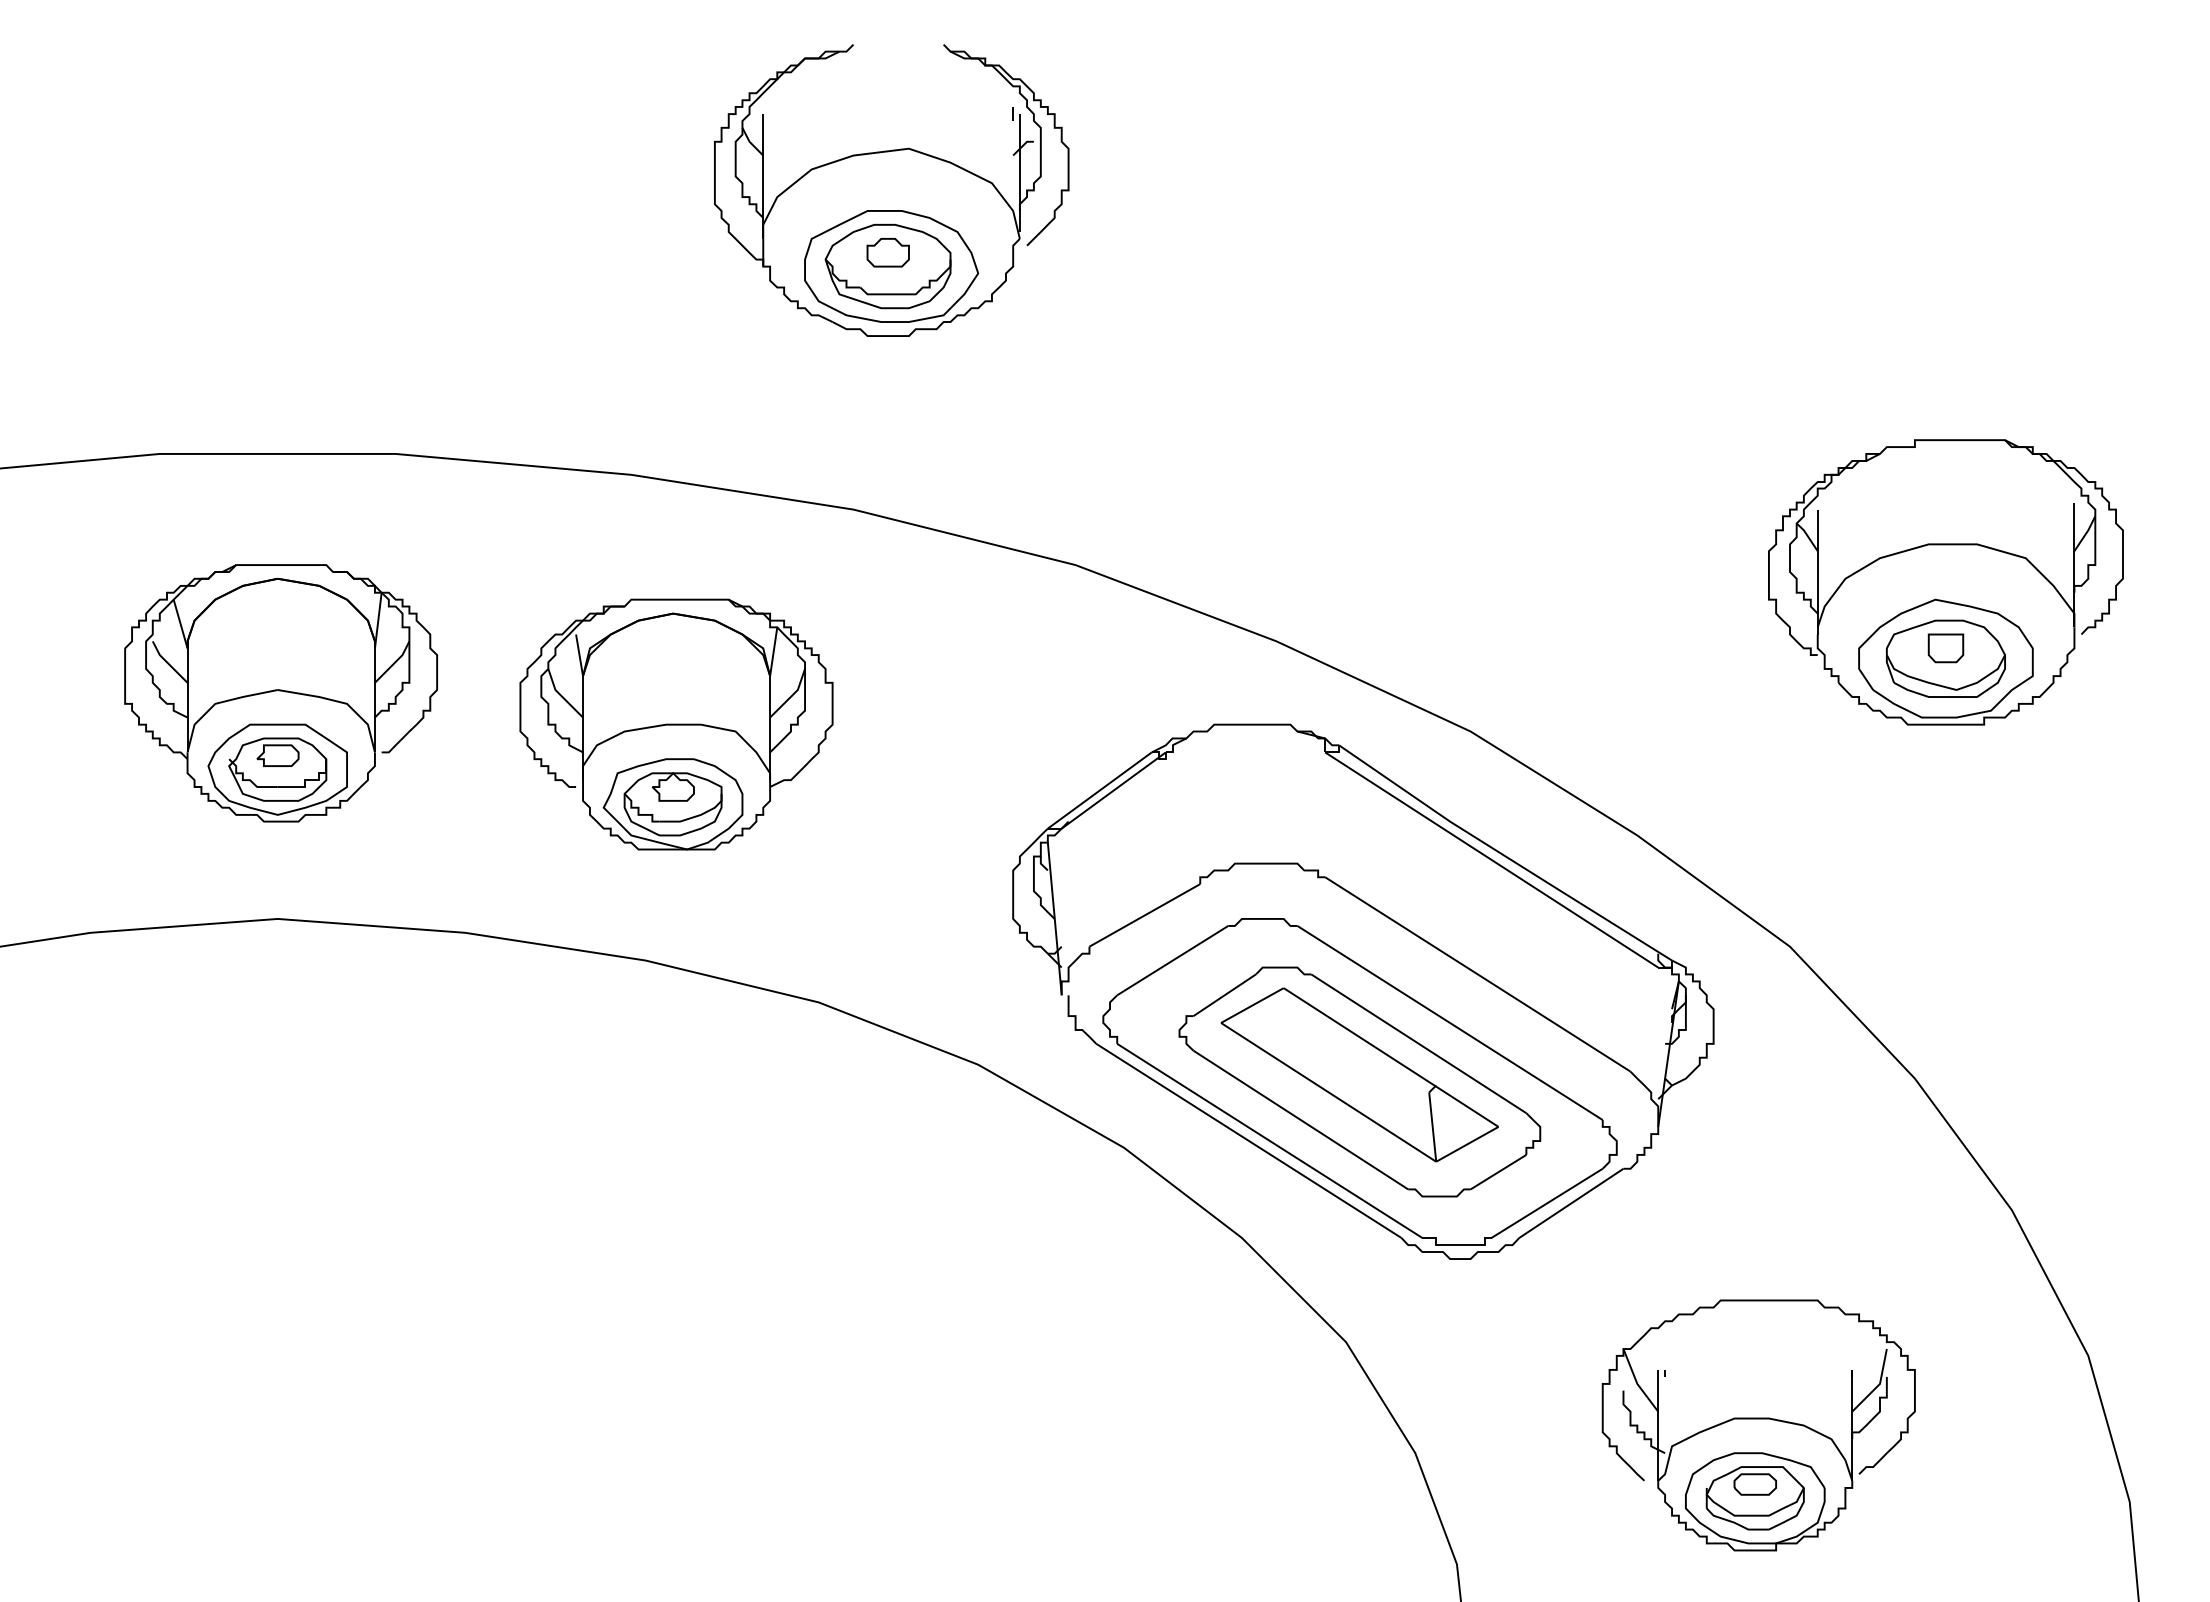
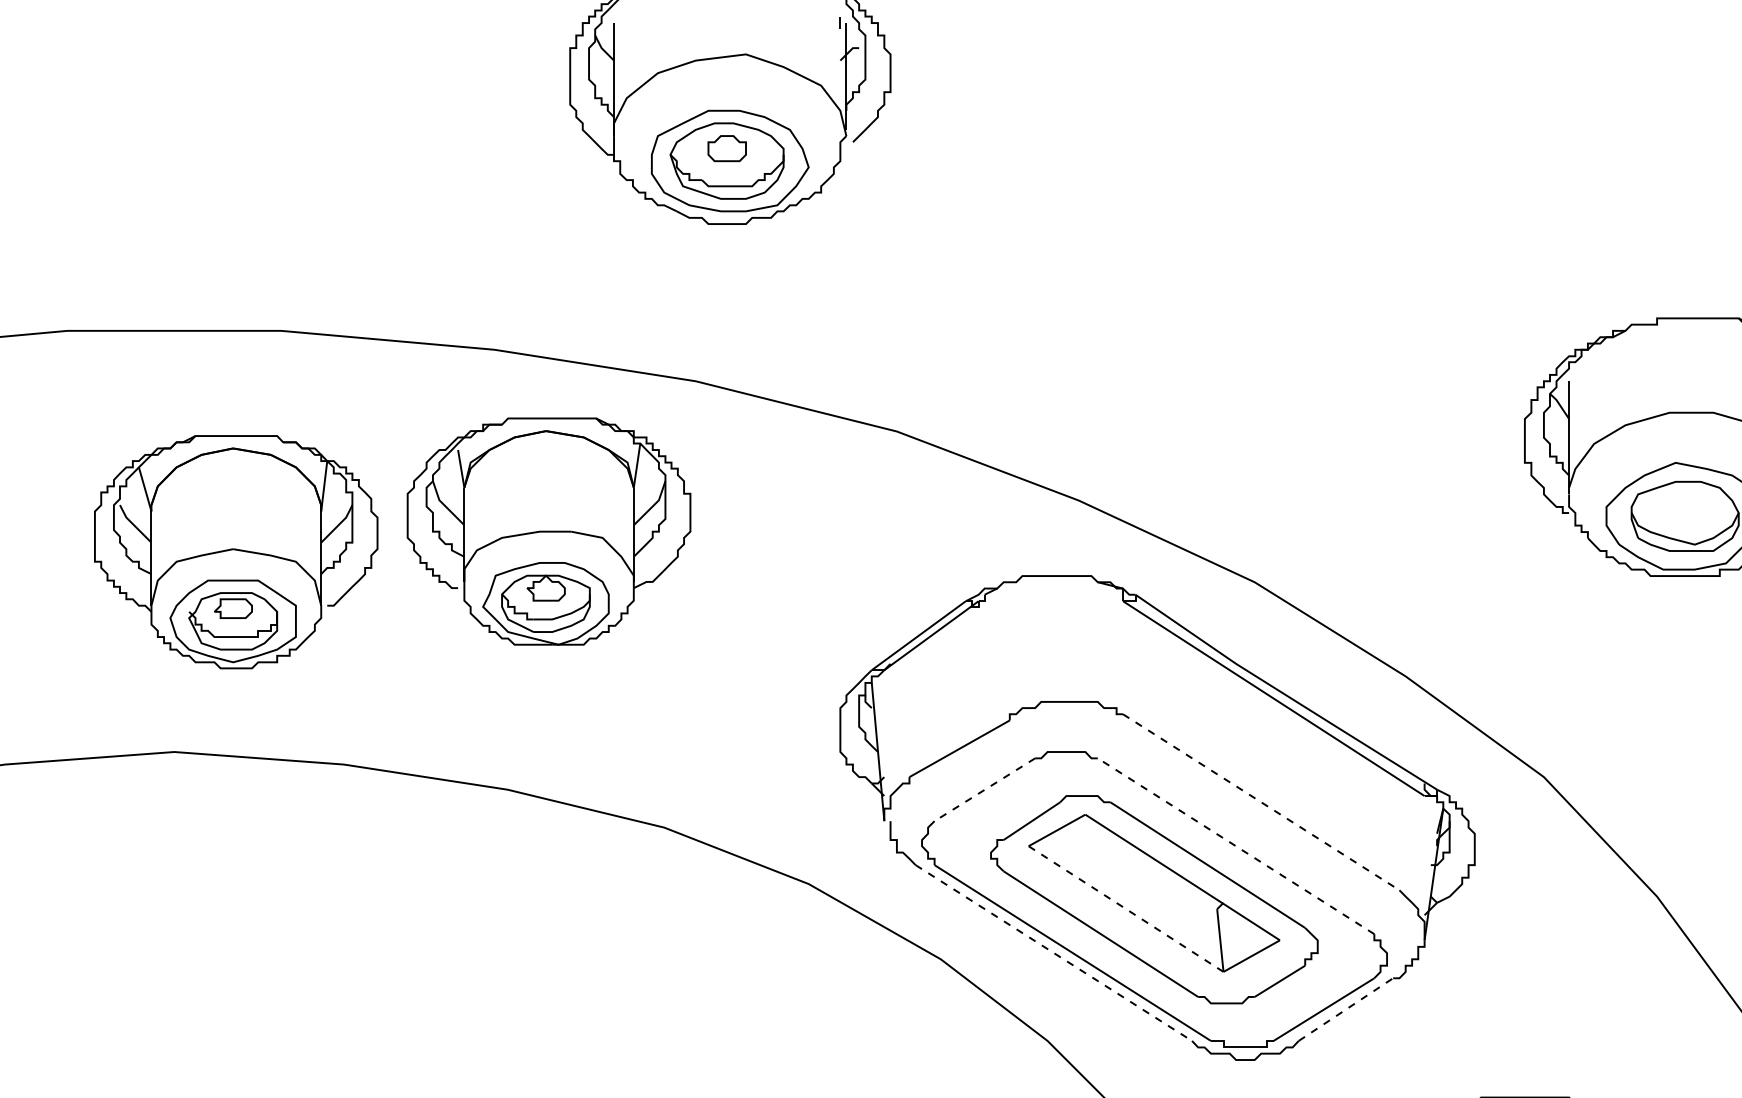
part: (1945, 648) -> (1684, 507), removed
part: (280, 693) -> (235, 552), moved
part: (676, 724) -> (549, 531), moved
line: (1172, 960) -> (984, 789), solid -> dashed
line: (1477, 974) -> (1260, 802), solid -> dashed
line: (1450, 1023) -> (1236, 846), solid -> dashed
line: (1328, 1092) -> (1125, 909), solid -> dashed
line: (1248, 1140) -> (1053, 952), solid -> dashed
line: (1571, 1203) -> (1346, 1009), solid -> dashed

